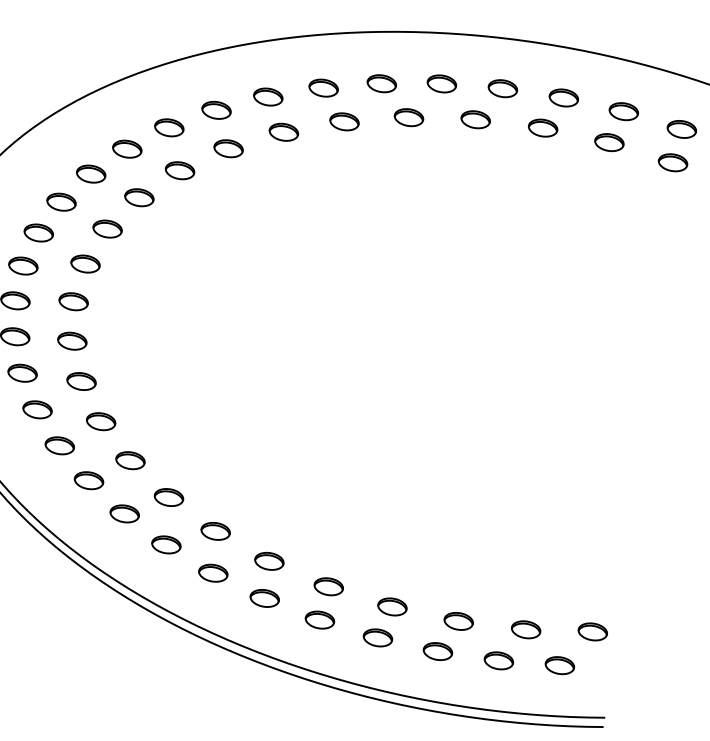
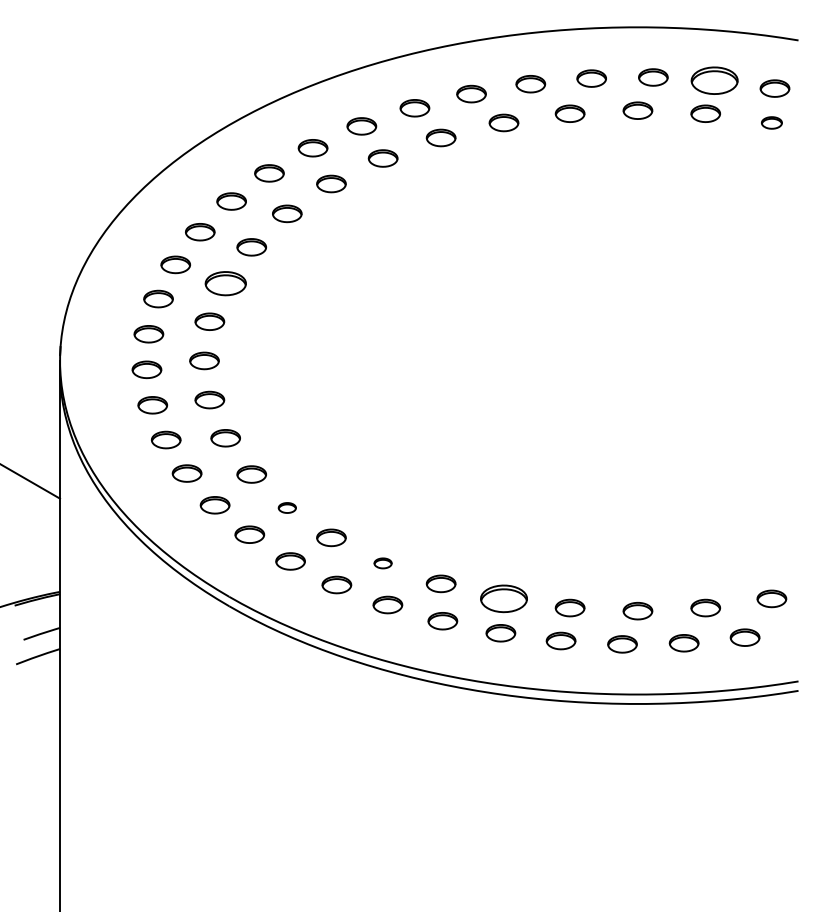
part: (623, 111) -> (714, 80), size x1.6
part: (672, 162) -> (771, 122), size x0.7
part: (107, 228) -> (225, 283), size x1.4
part: (130, 460) -> (287, 507), size x0.6
part: (215, 531) -> (382, 563), size x0.6
part: (328, 586) -> (503, 598), size x1.6

